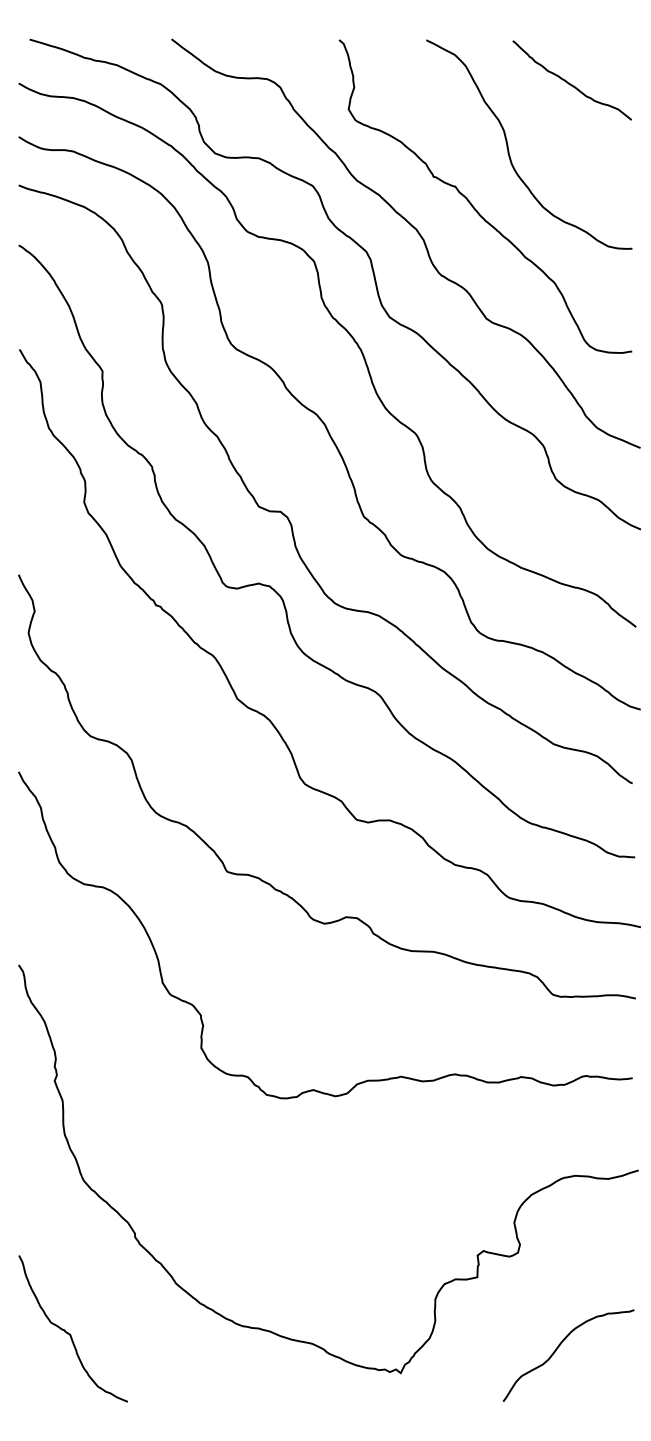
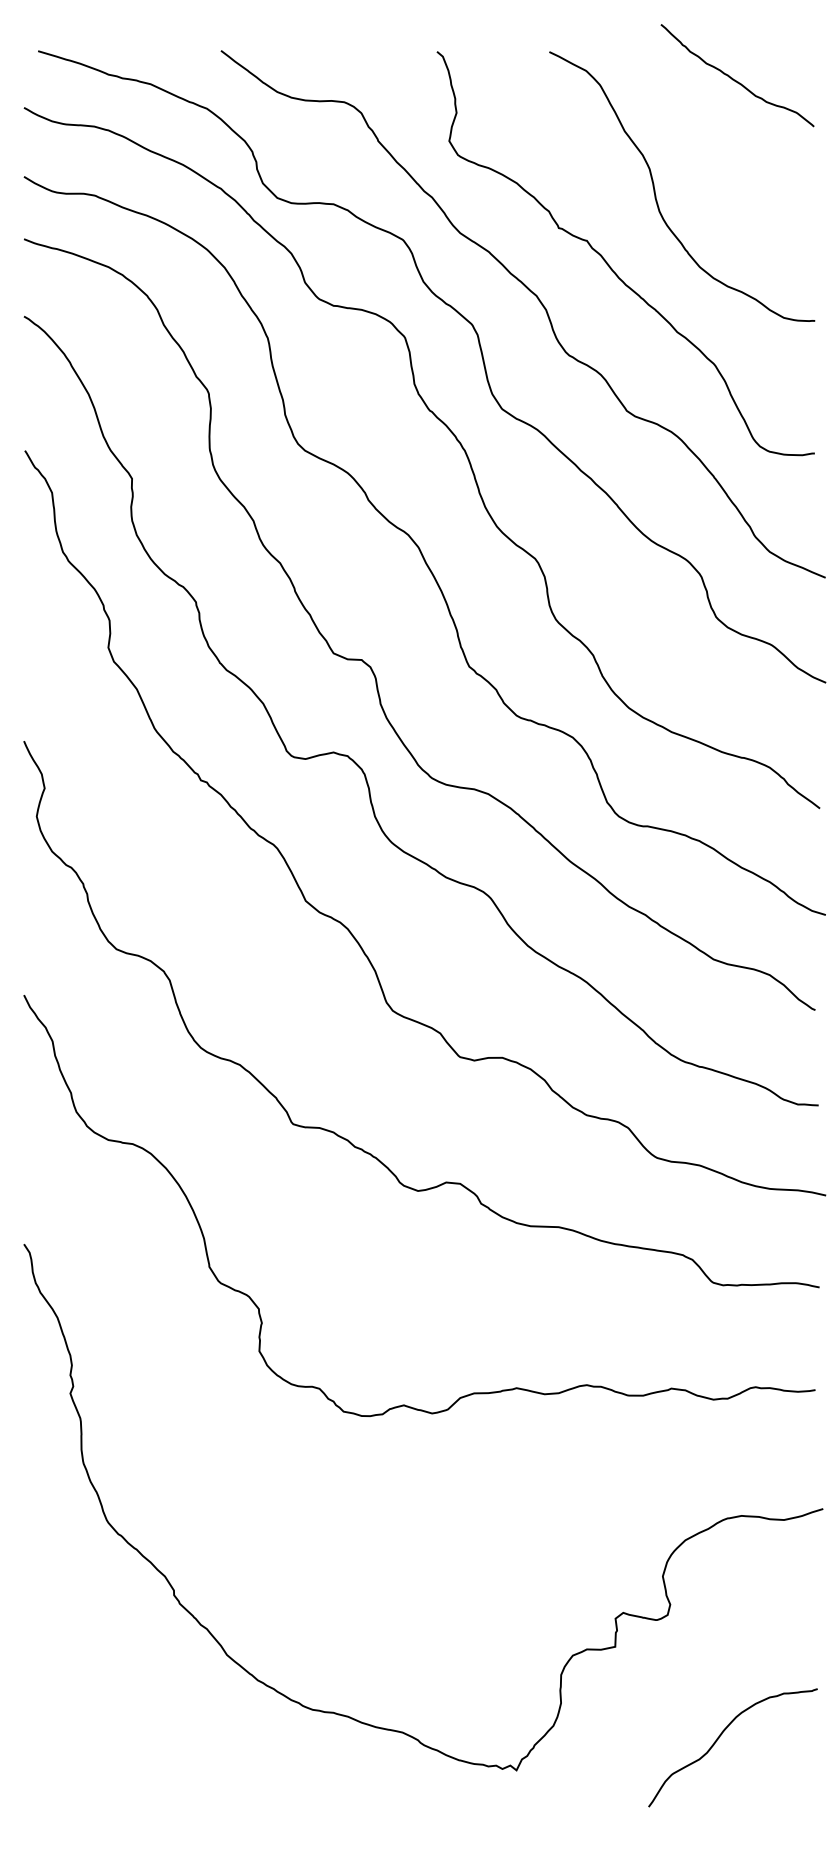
curve: (569, 82) -> (734, 78), moved
curve: (70, 1333) -> (90, 1719), removed

